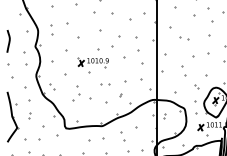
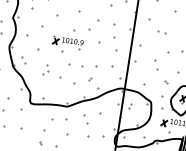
part: (105, 84) -> (76, 65), size x1.6
part: (76, 93) -> (46, 70), size x0.7

